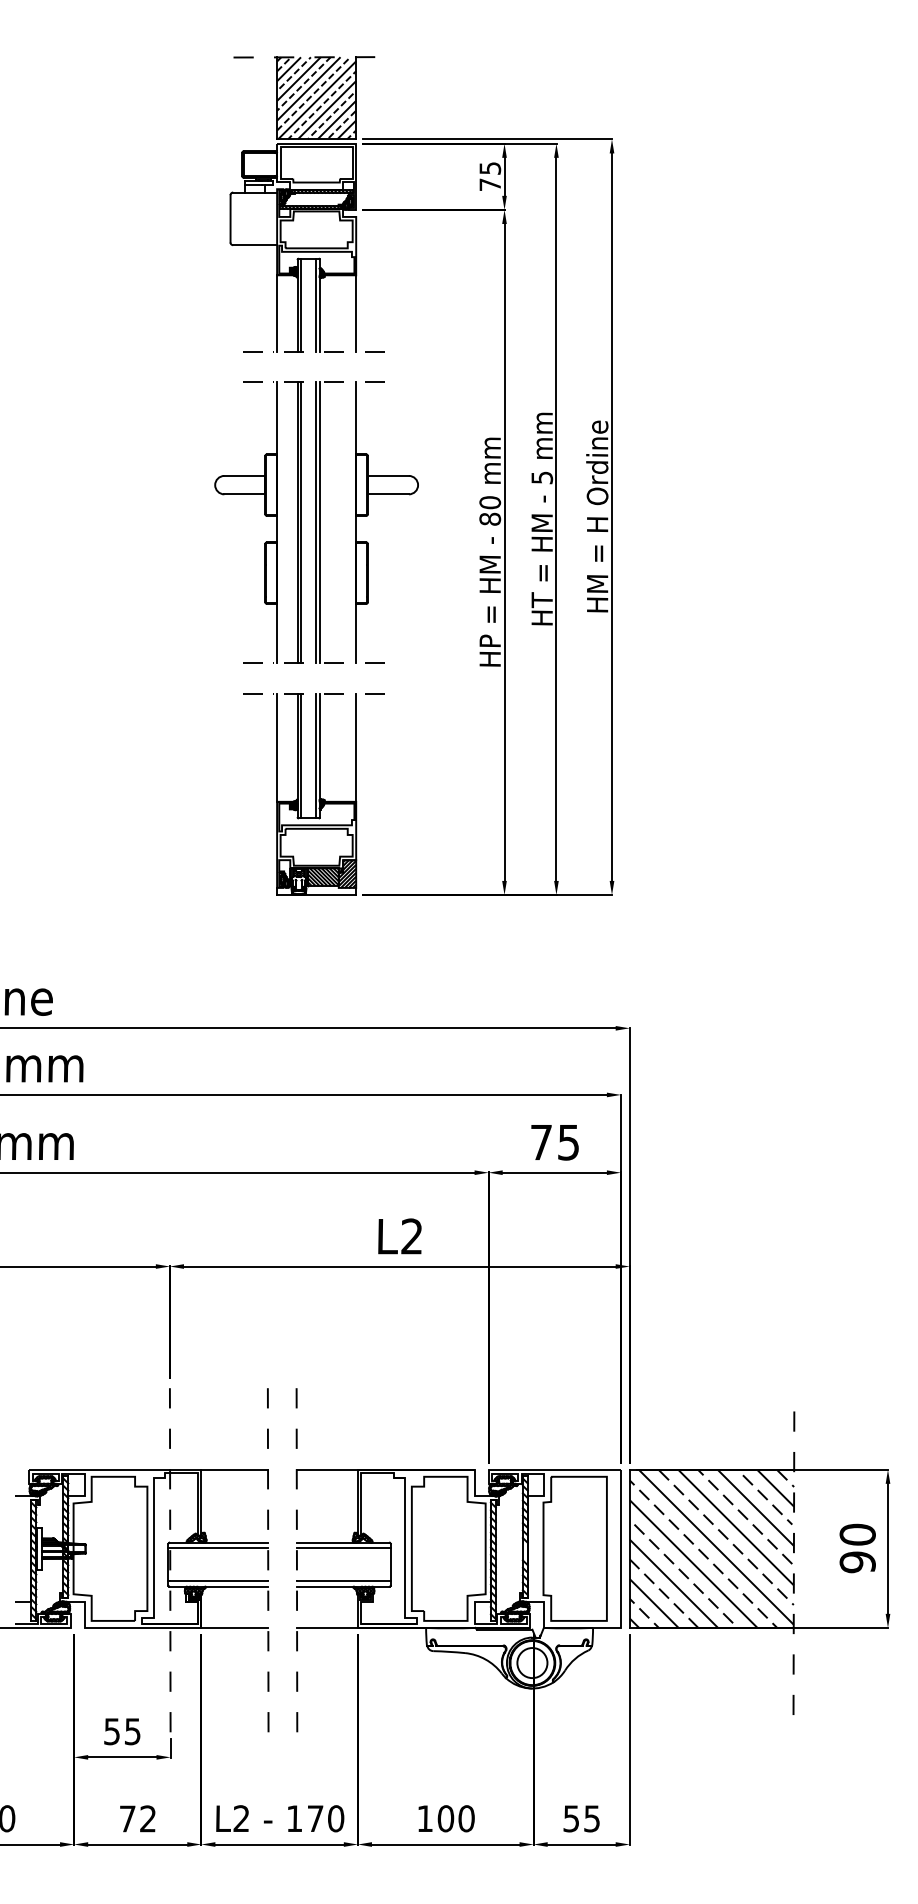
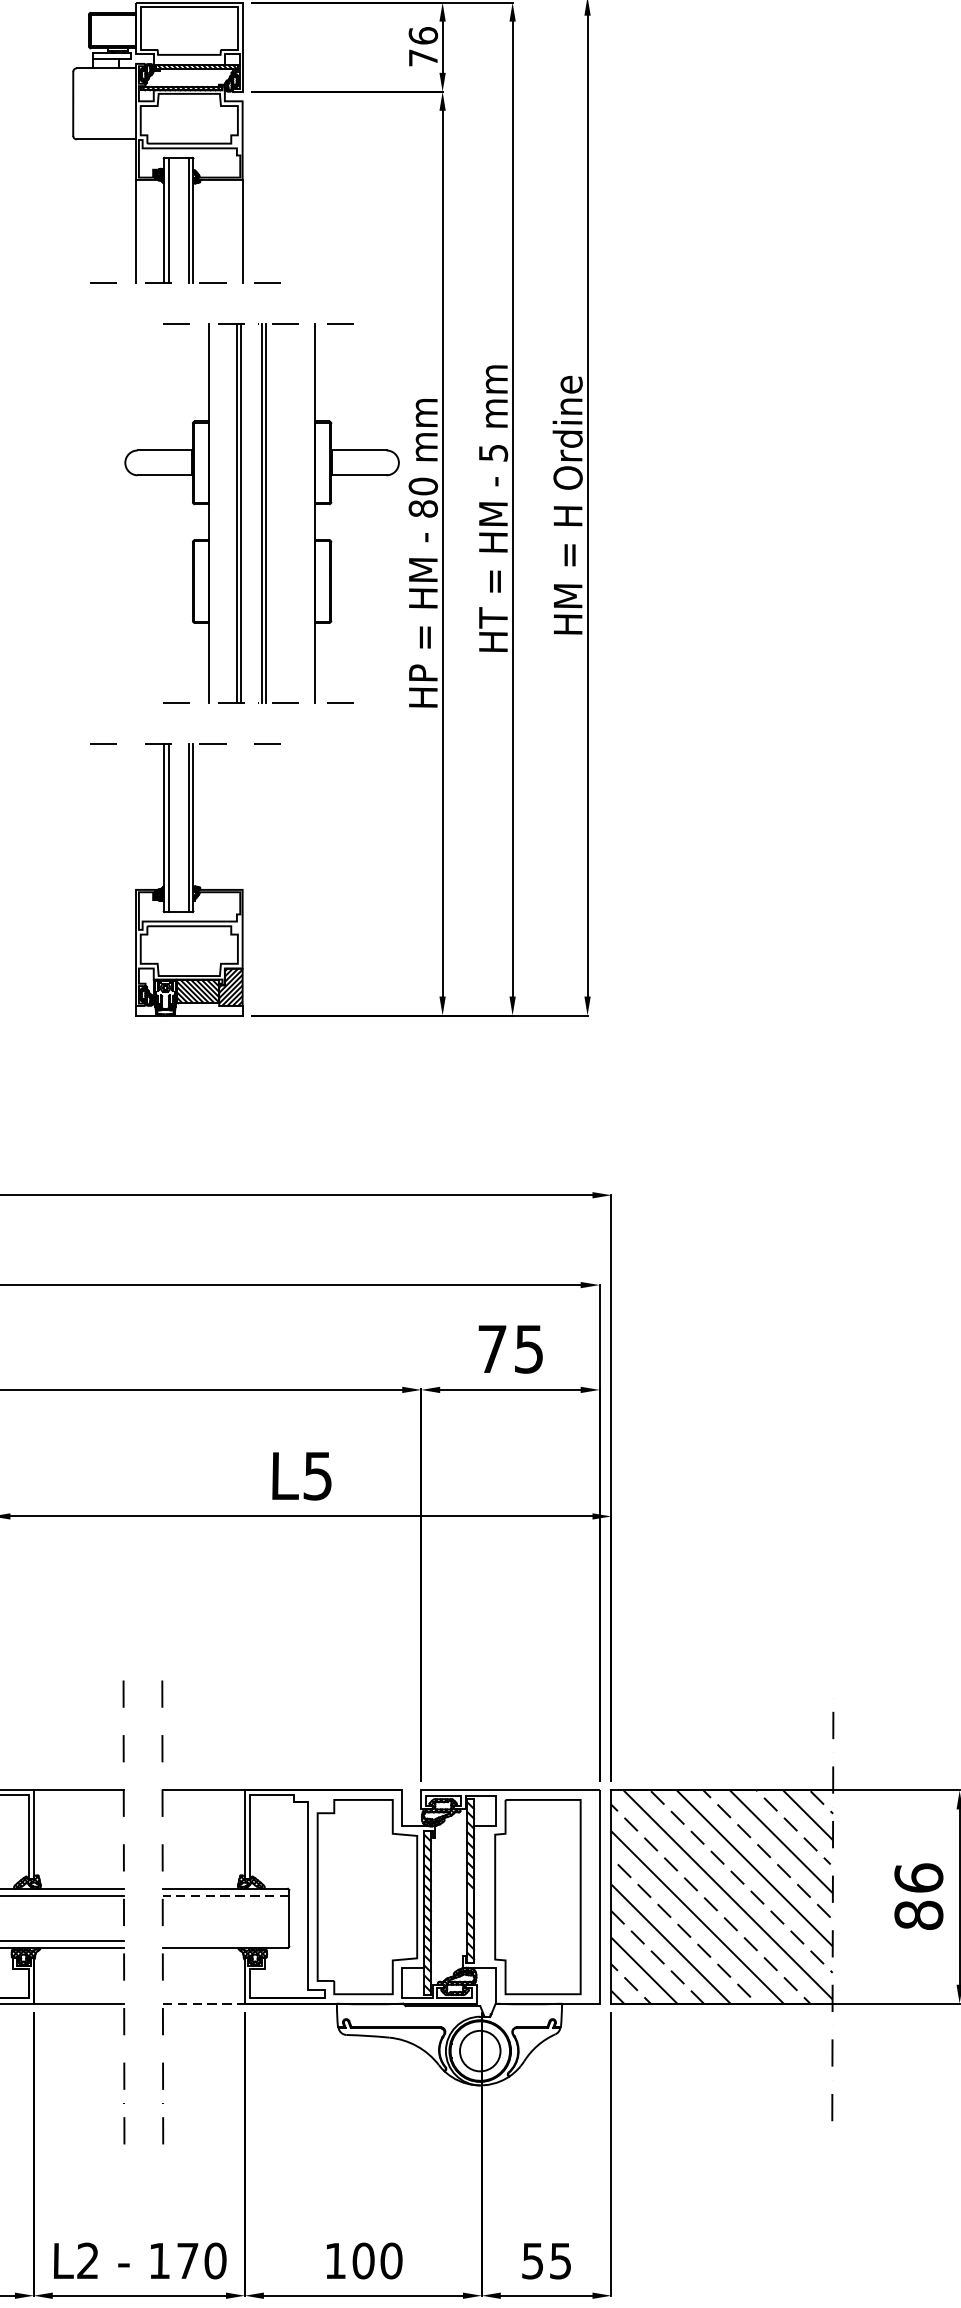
text: (490, 167) -> (423, 34), 75 -> 76
part: (316, 522) -> (261, 513), moved
line: (277, 747) -> (136, 816), removed
line: (356, 747) -> (243, 816), removed
text: (411, 1236) -> (317, 1475), L2 -> L5
line: (343, 1547) -> (225, 1895), solid -> dashed
text: (857, 1548) -> (918, 1896), 90 -> 86
line: (343, 1581) -> (225, 1941), removed
line: (327, 1627) -> (203, 2003), solid -> dashed

